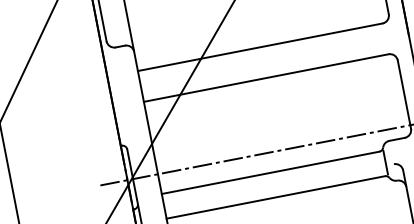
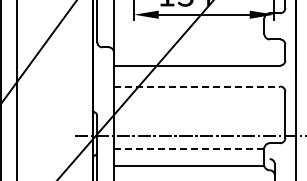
line: (266, 77) -> (197, 86), solid -> dashed
line: (270, 173) -> (187, 149), solid -> dashed

